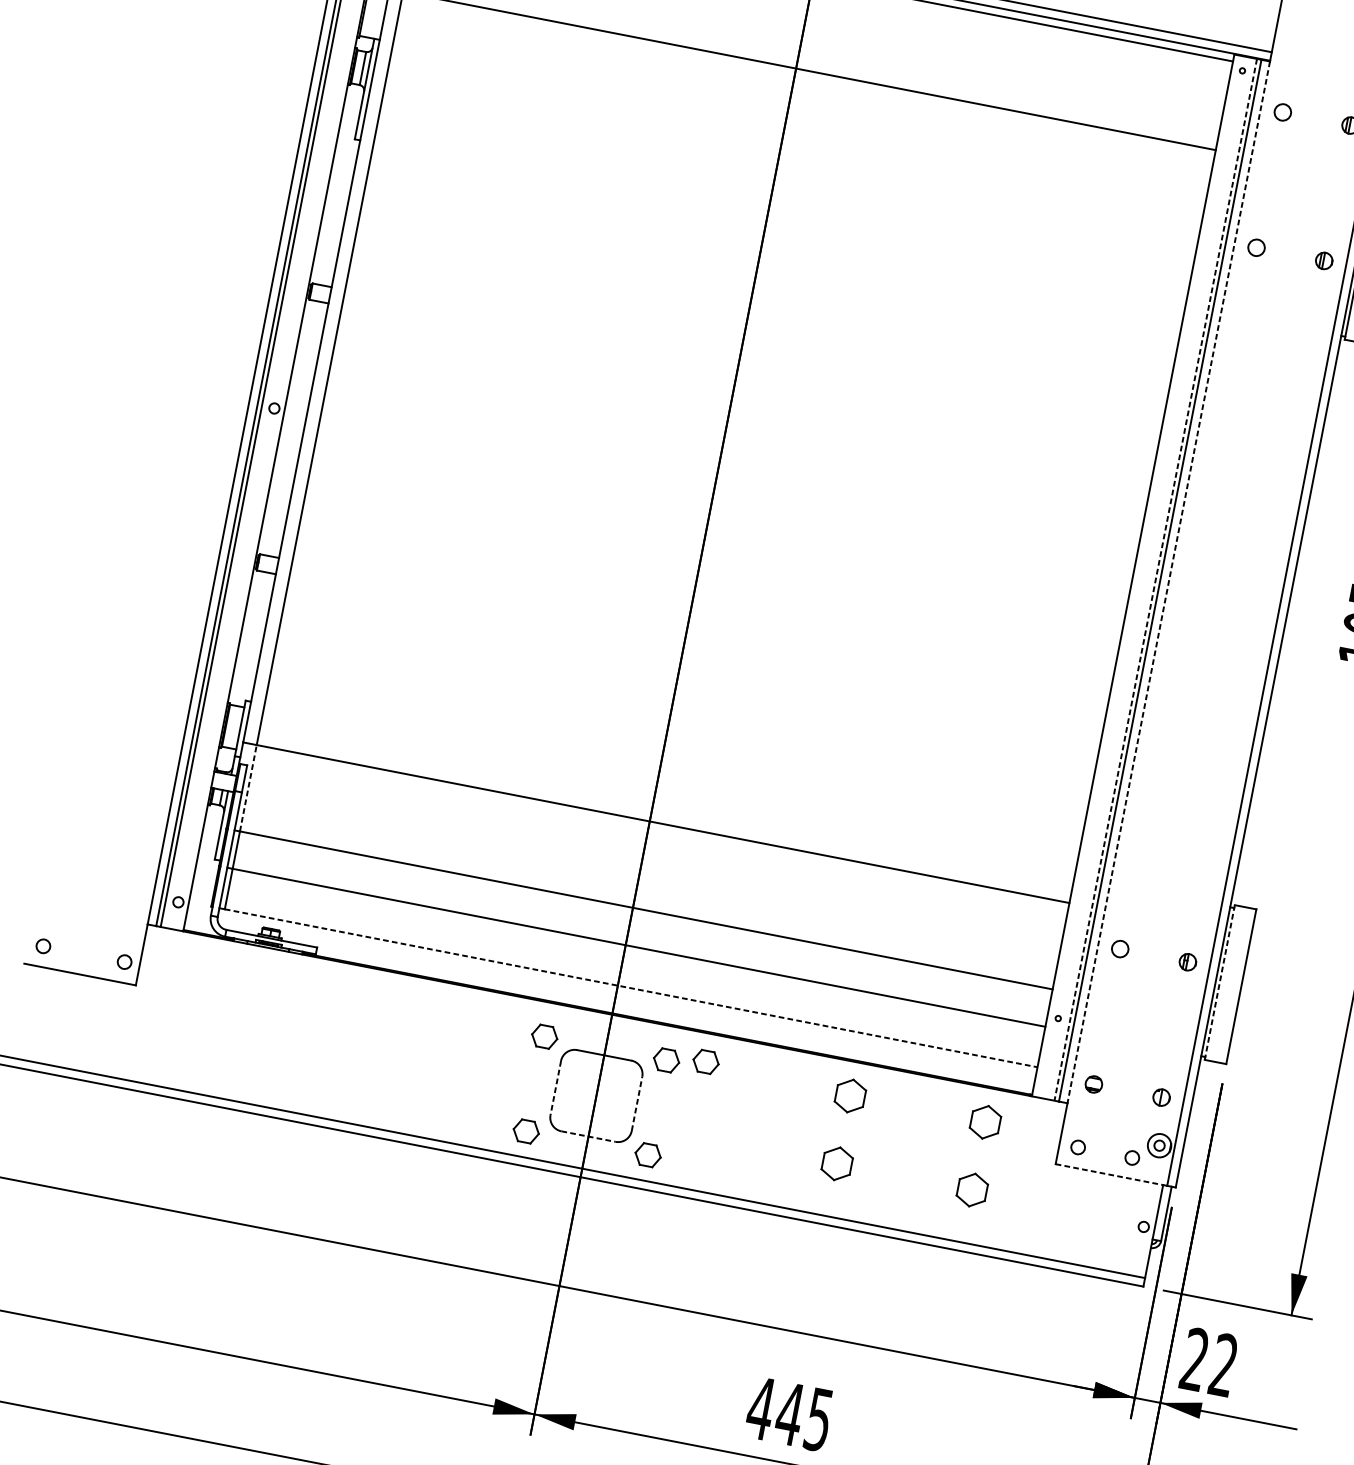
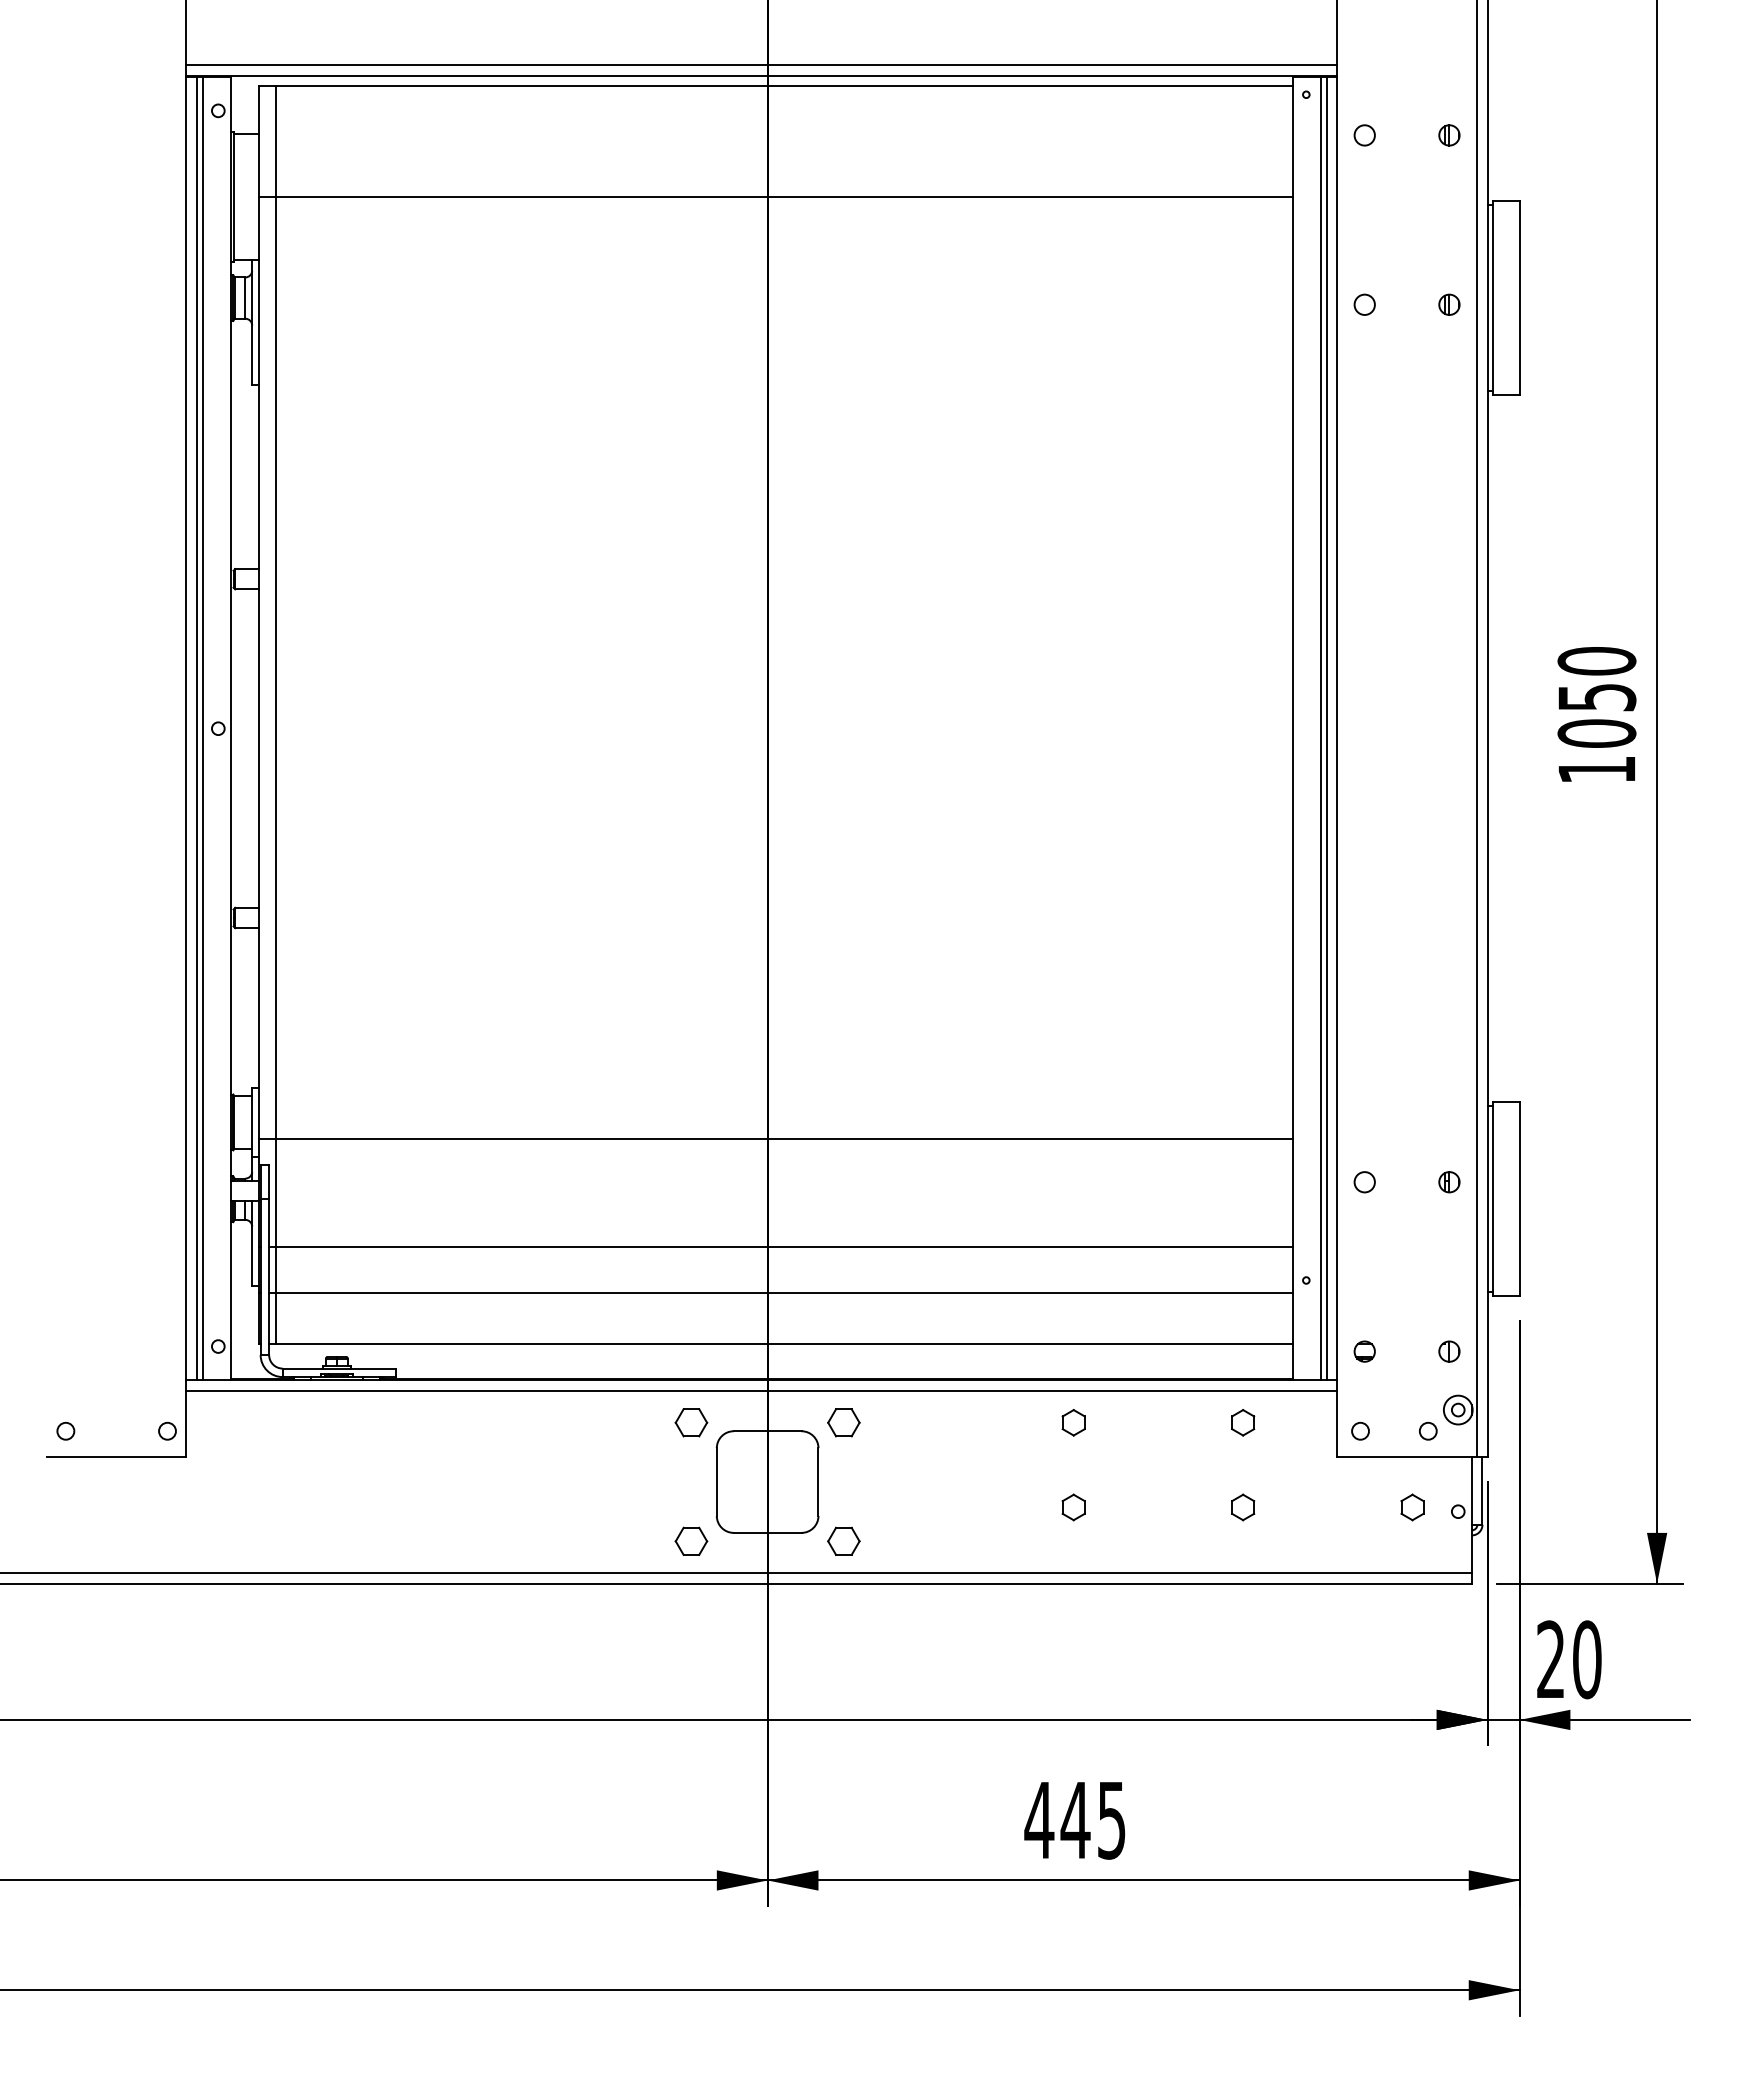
line: (1156, 579) -> (1321, 728), dashed -> solid
line: (1168, 582) -> (1337, 728), dashed -> solid
line: (248, 788) -> (275, 1192), dashed -> solid
line: (1219, 982) -> (1492, 1199), dashed -> solid
line: (631, 988) -> (784, 1344), dashed -> solid
line: (605, 1022) -> (761, 1391), added
part: (705, 1061) -> (891, 1414), removed
line: (555, 1088) -> (716, 1482), dashed -> solid
part: (850, 1095) -> (1073, 1422), size x0.62
line: (636, 1104) -> (818, 1482), dashed -> solid
part: (985, 1122) -> (1243, 1422), size x0.62
line: (588, 1136) -> (767, 1532), dashed -> solid
part: (836, 1163) -> (1073, 1507), size x0.62
line: (1111, 1174) -> (1407, 1456), dashed -> solid
part: (972, 1190) -> (1243, 1507), size x0.62
part: (1107, 1216) -> (1412, 1507), added
text: (1224, 1365) -> (1587, 1659), 22 -> 20

